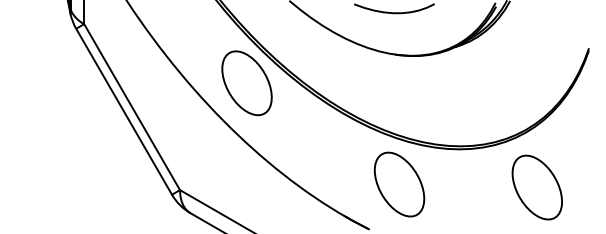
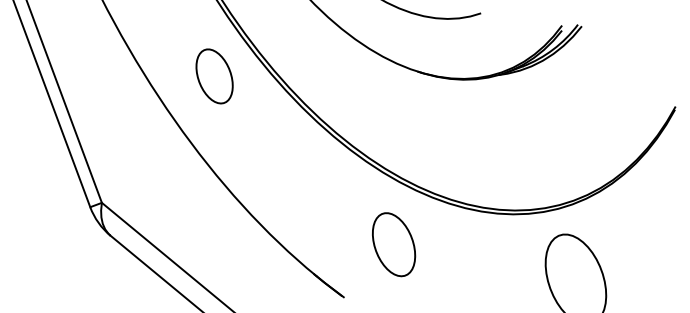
part: (246, 83) -> (213, 76), size x0.6
part: (399, 184) -> (394, 244), size x0.7

